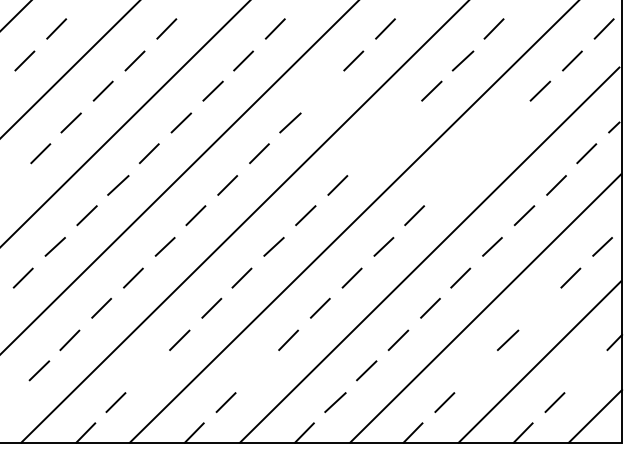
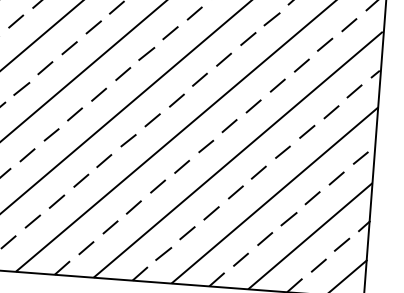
line: (321, 90) -> (170, 32), added
line: (399, 122) -> (223, 59), added
line: (509, 122) -> (301, 65), added
line: (367, 153) -> (199, 79), added
line: (477, 153) -> (277, 85), added
line: (446, 185) -> (253, 106), added
line: (538, 307) -> (312, 197), added
line: (147, 370) -> (32, 221), added
line: (257, 370) -> (110, 227), added
line: (476, 370) -> (265, 238), added
line: (585, 370) -> (342, 244), added

